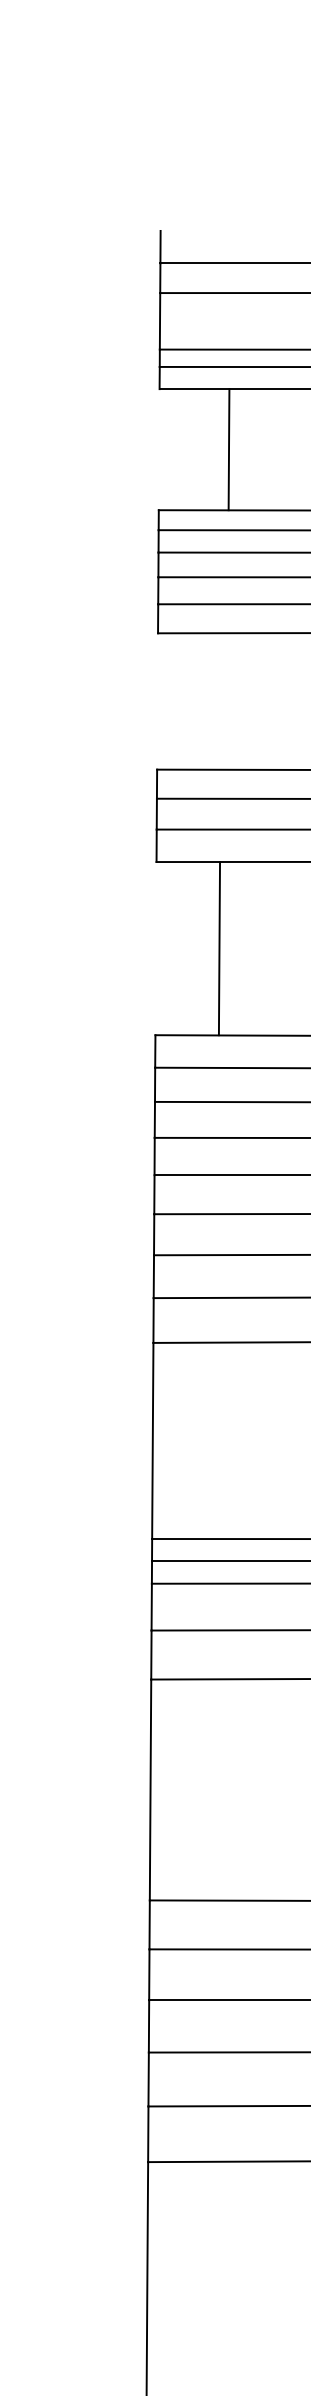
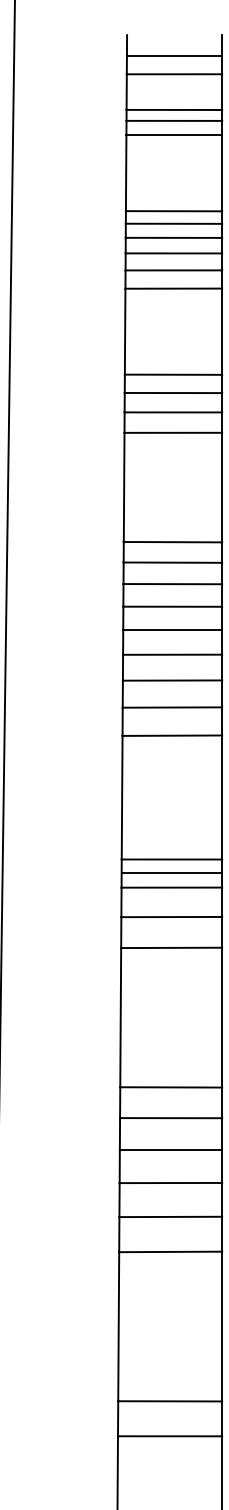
line: (227, 448) -> (125, 172), moved
line: (156, 701) -> (124, 331), added
line: (218, 948) -> (123, 487), moved

